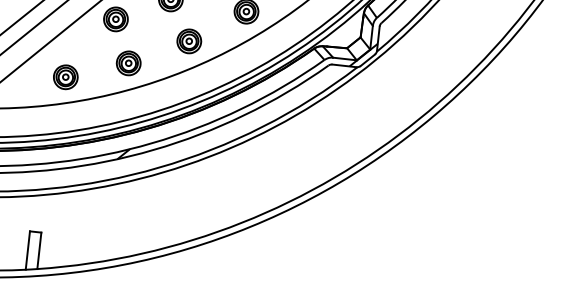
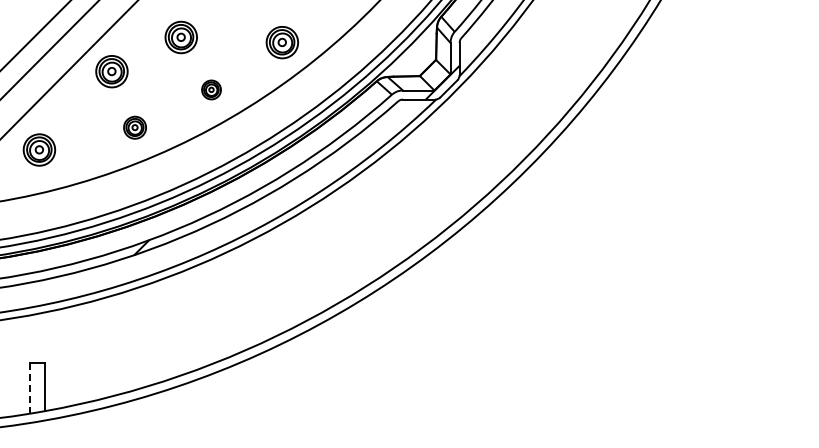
part: (189, 41) -> (211, 89), size x0.6
part: (128, 63) -> (134, 127), size x0.7
part: (65, 76) -> (39, 149), moved
line: (27, 250) -> (29, 388), solid -> dashed

